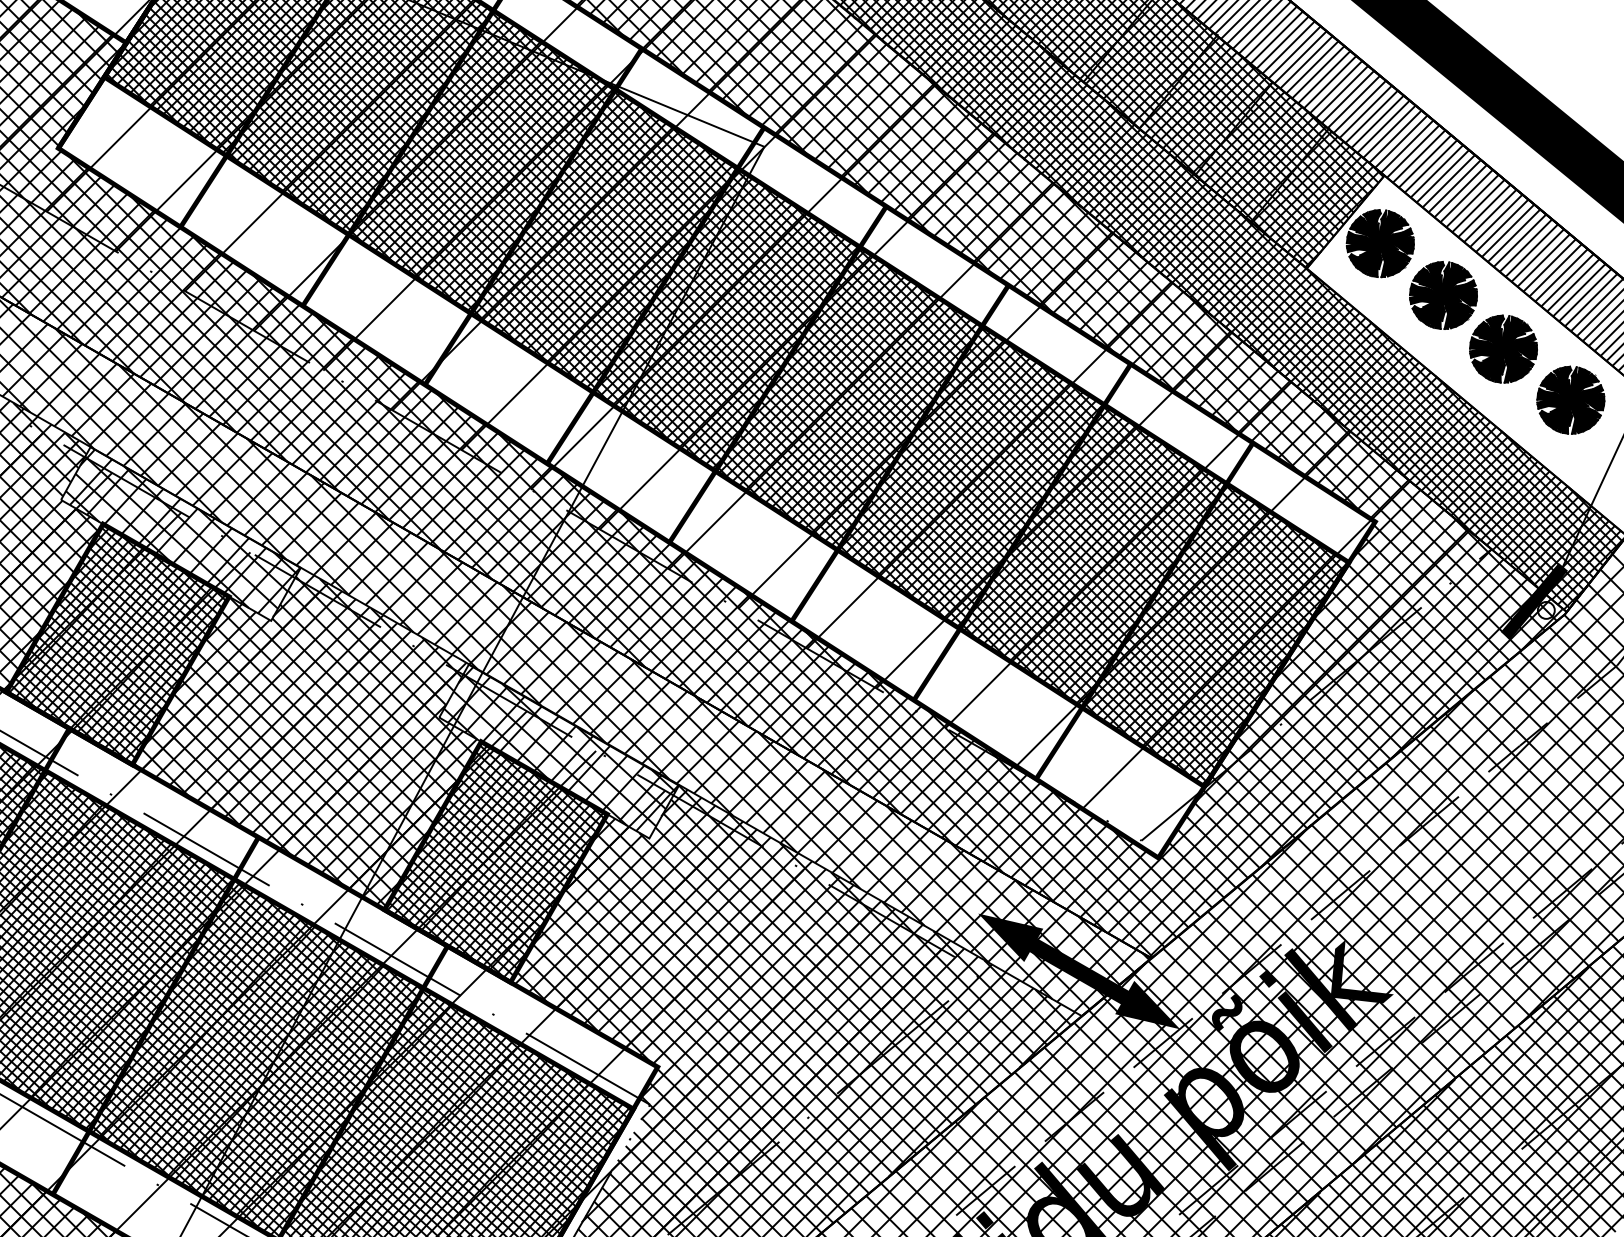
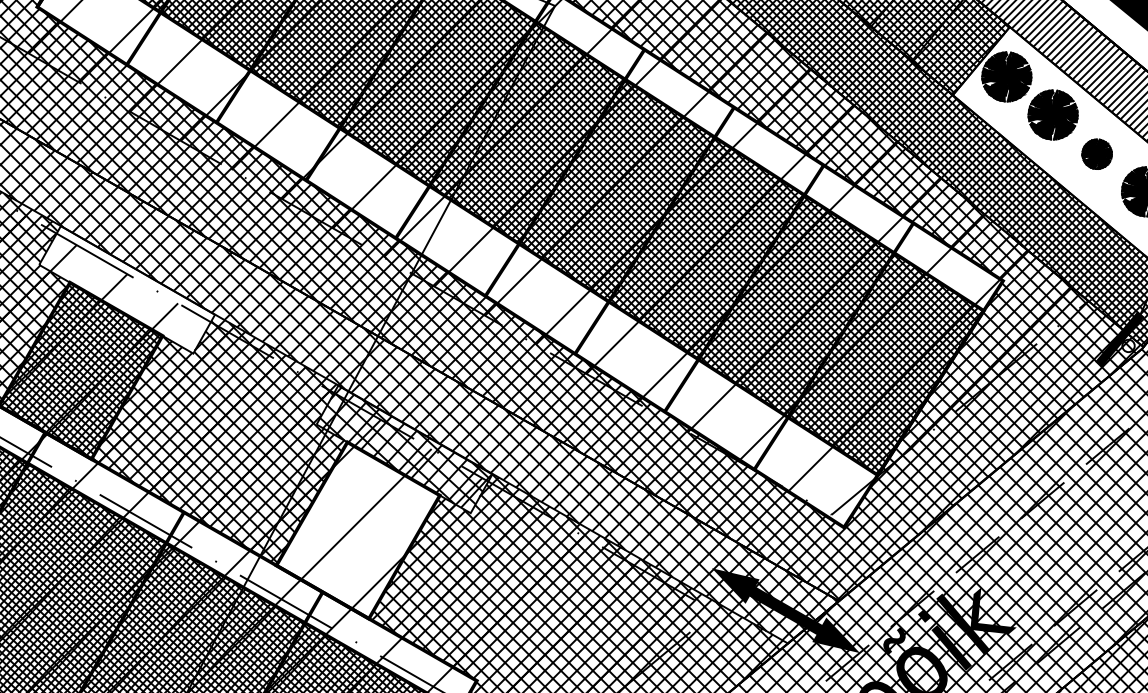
part: (1503, 348) -> (1097, 153), size x0.6
hatch: (182, 531) -> (128, 288), removed
hatch: (494, 863) -> (357, 531), removed

